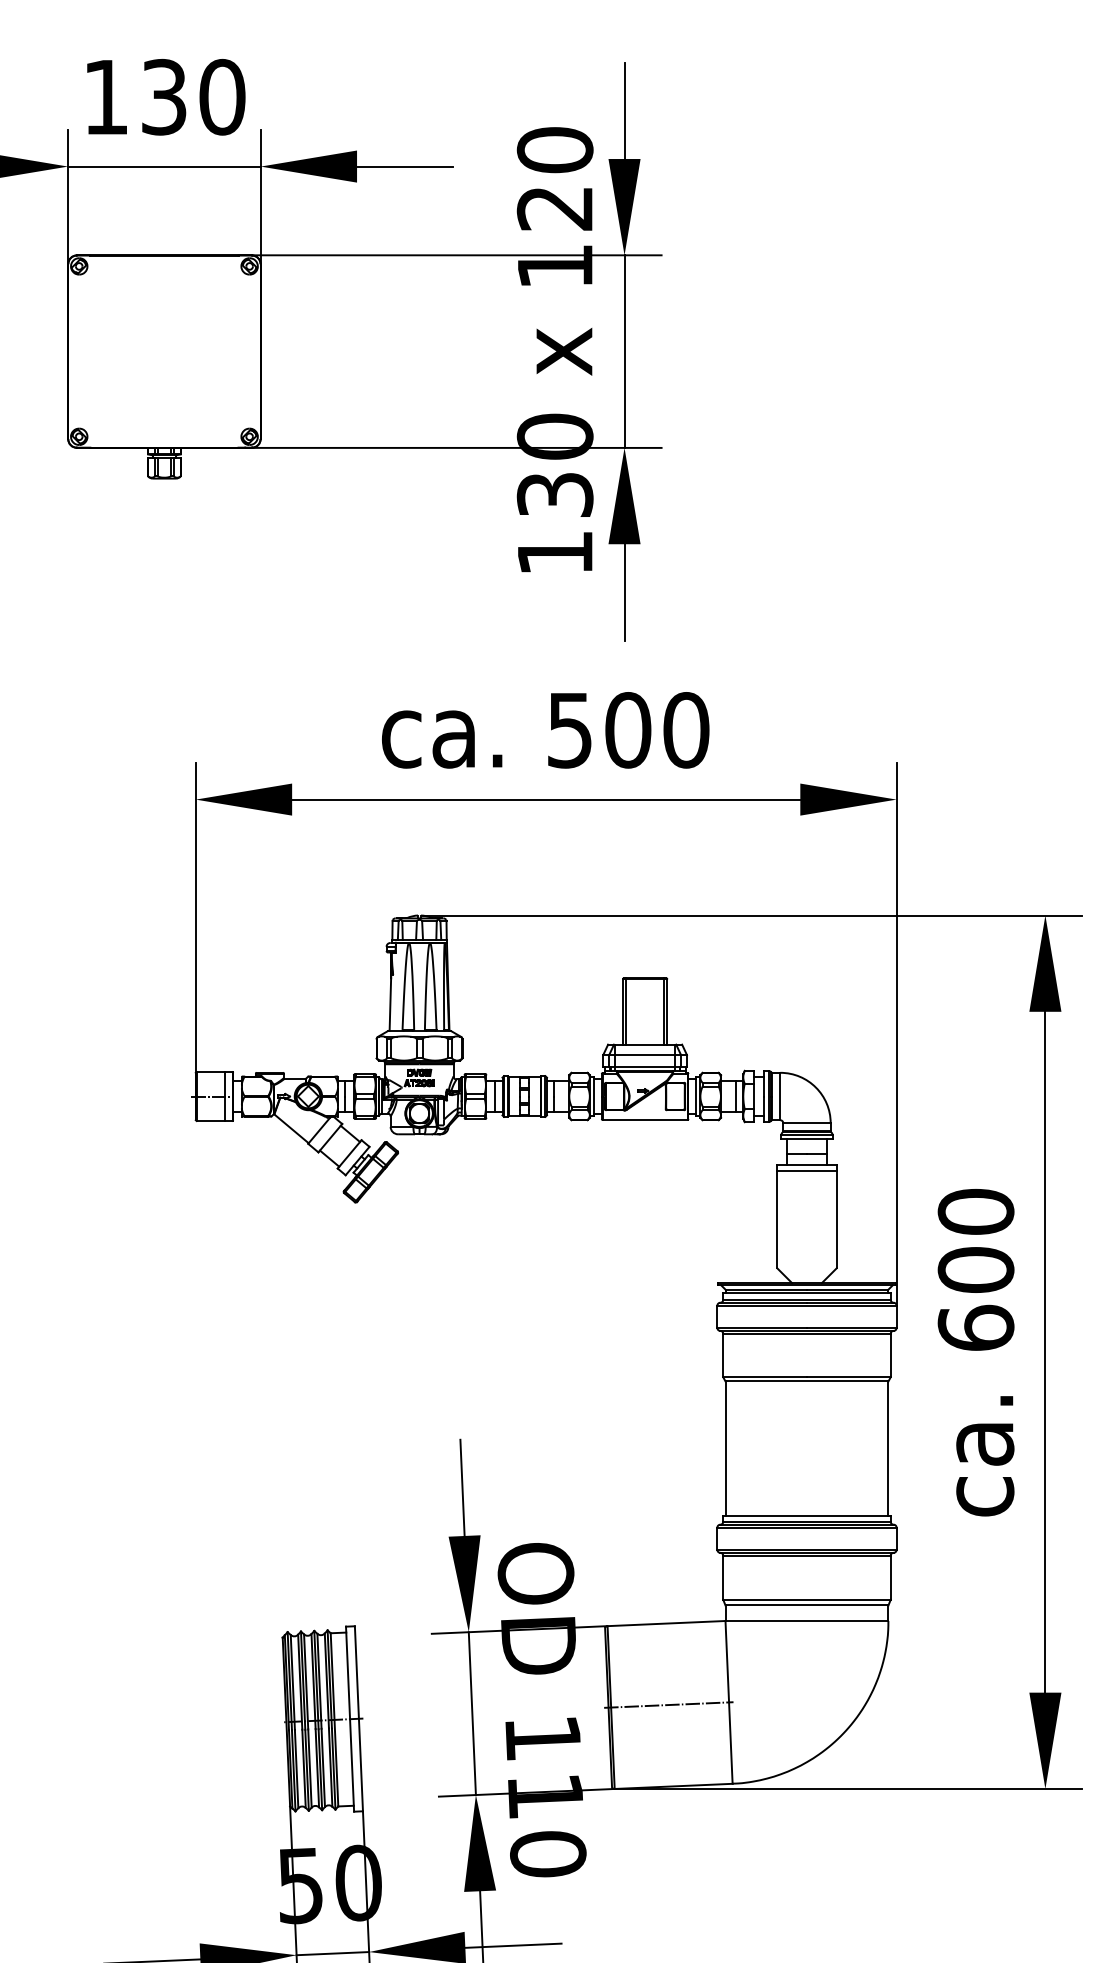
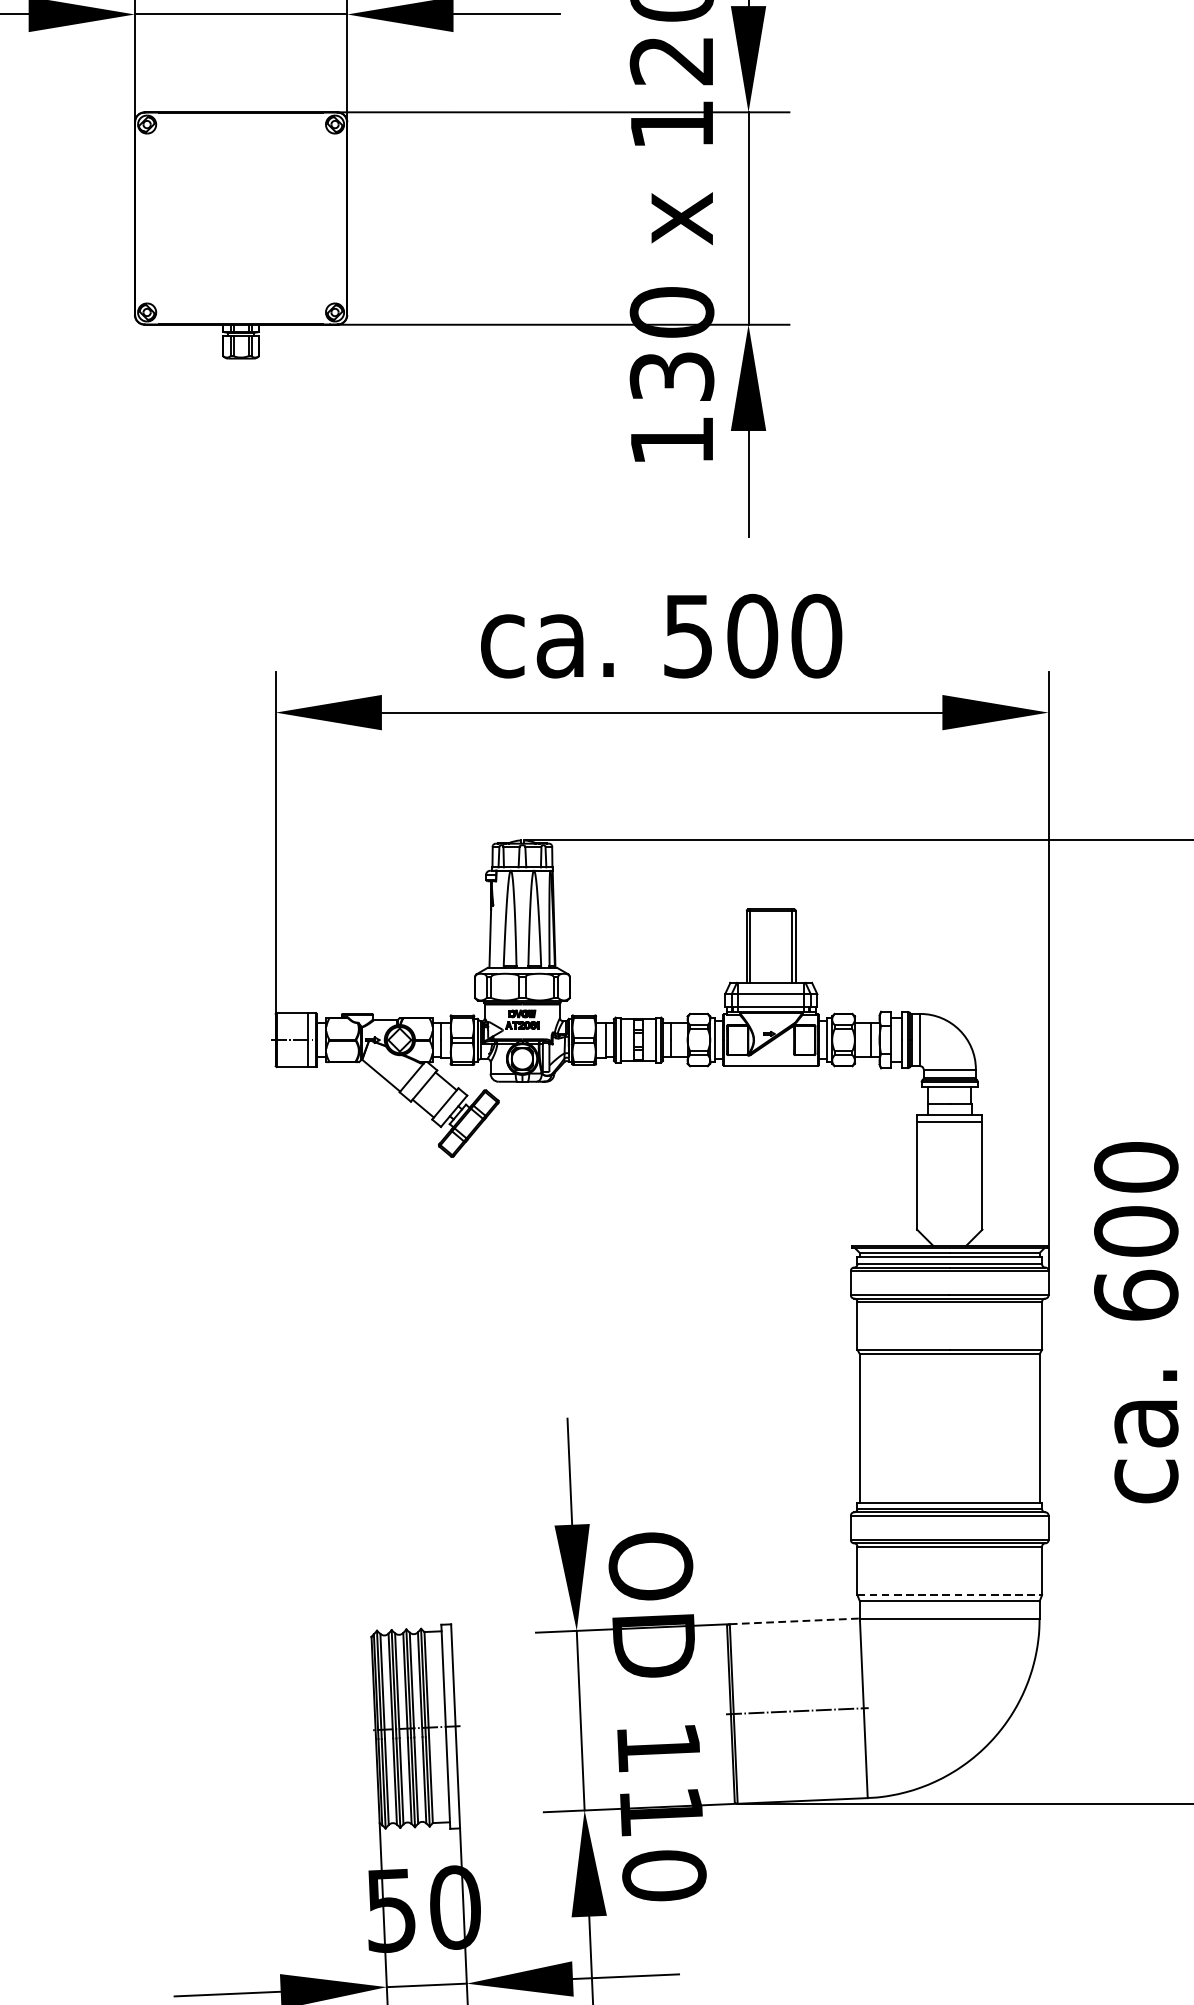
line: (806, 1599) -> (949, 1594), solid -> dashed
line: (667, 1623) -> (795, 1621), solid -> dashed

